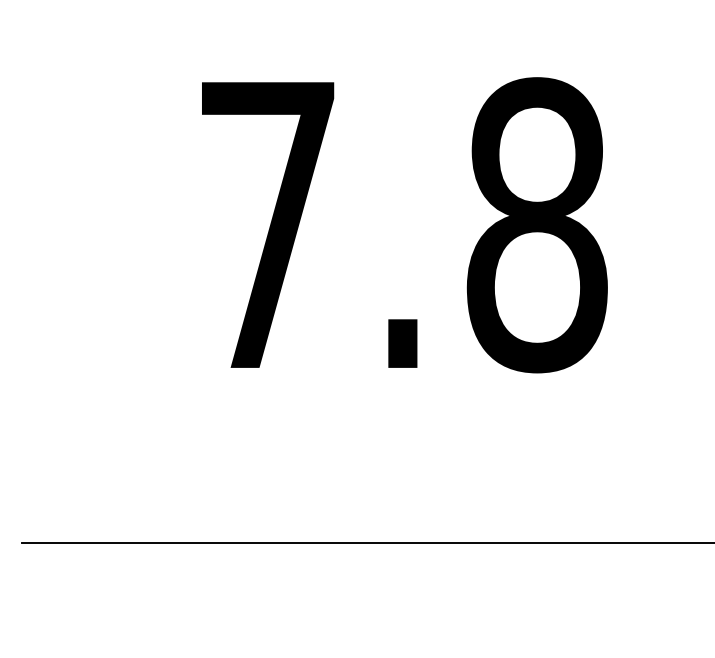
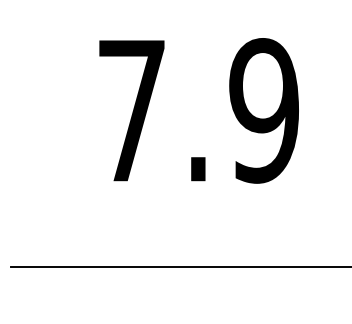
text: (537, 224) -> (264, 110), 7.8 -> 7.9

